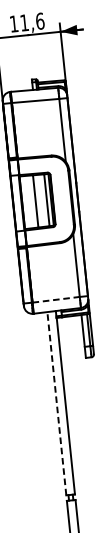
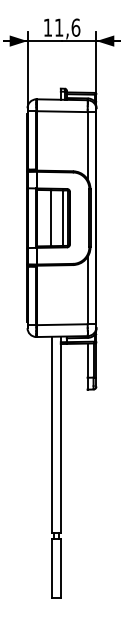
line: (56, 299) -> (62, 324), dashed -> solid
line: (56, 403) -> (51, 434), dashed -> solid

